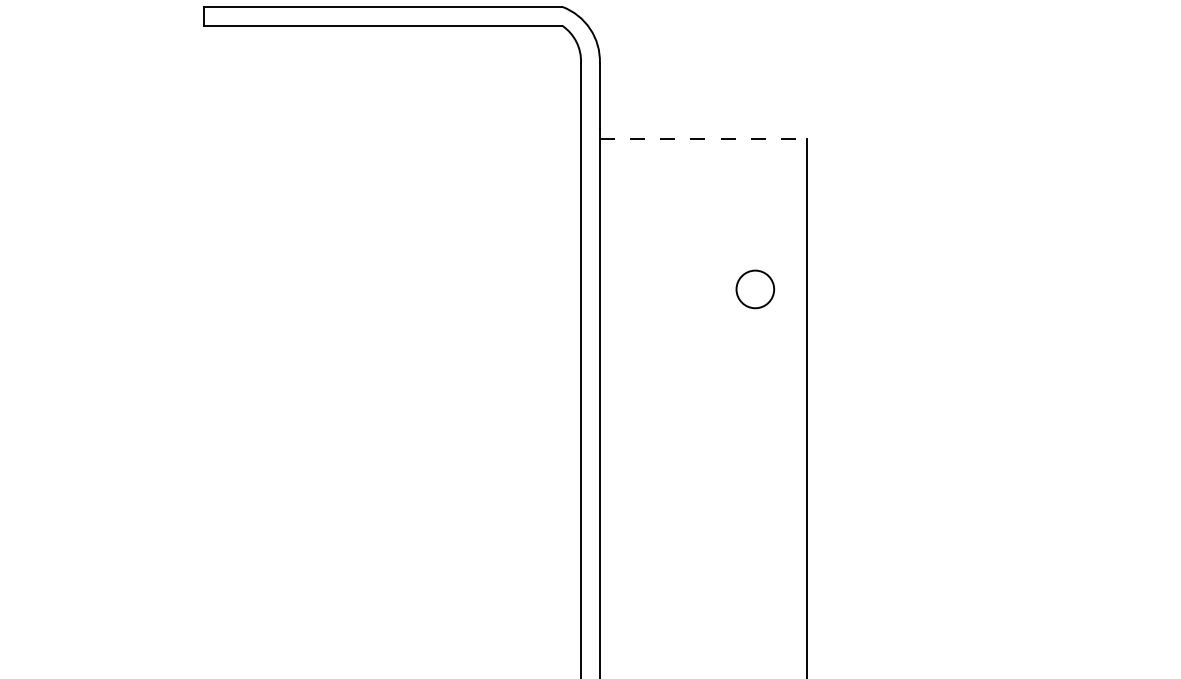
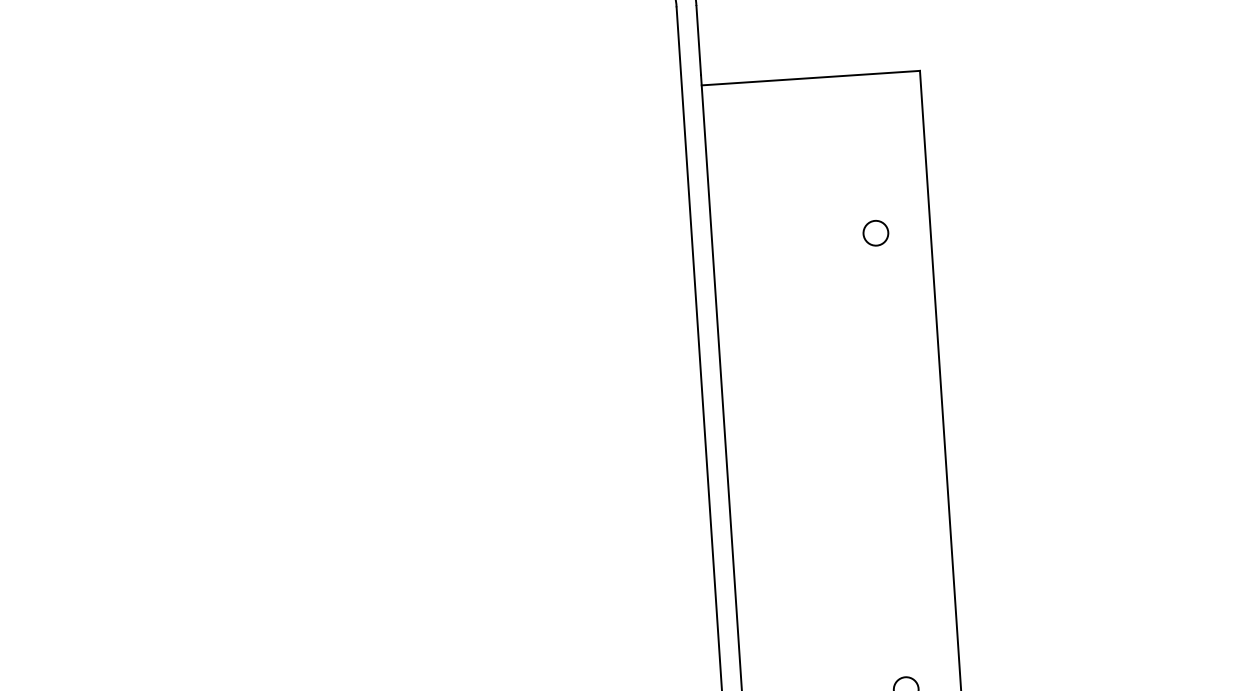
line: (703, 138) -> (810, 77), dashed -> solid
circle: (755, 289) -> (876, 233), size x0.62

